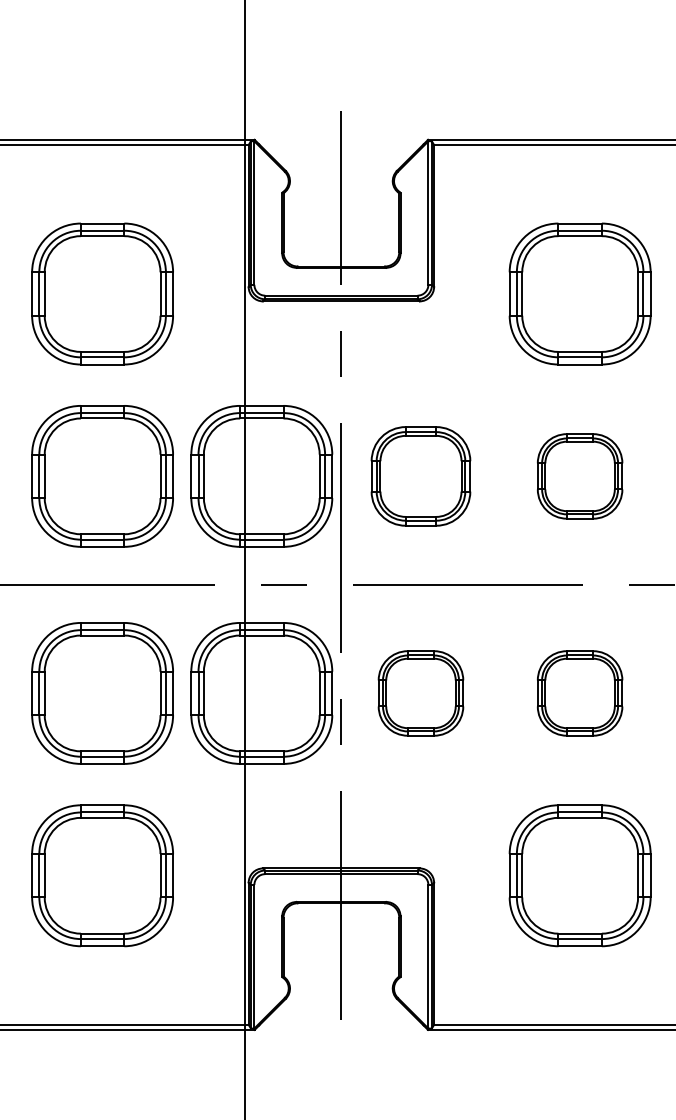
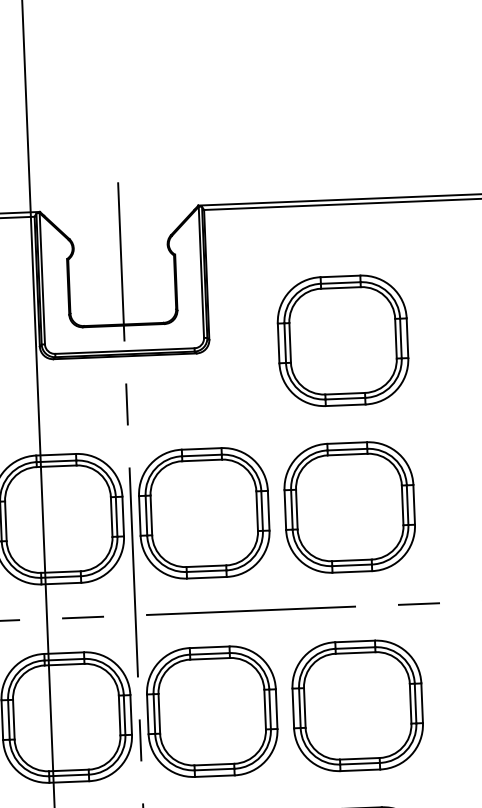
part: (420, 476) -> (203, 513), size x1.43
part: (579, 476) -> (349, 507), size x1.67
part: (420, 693) -> (211, 711), size x1.67
part: (579, 693) -> (357, 705), size x1.67

